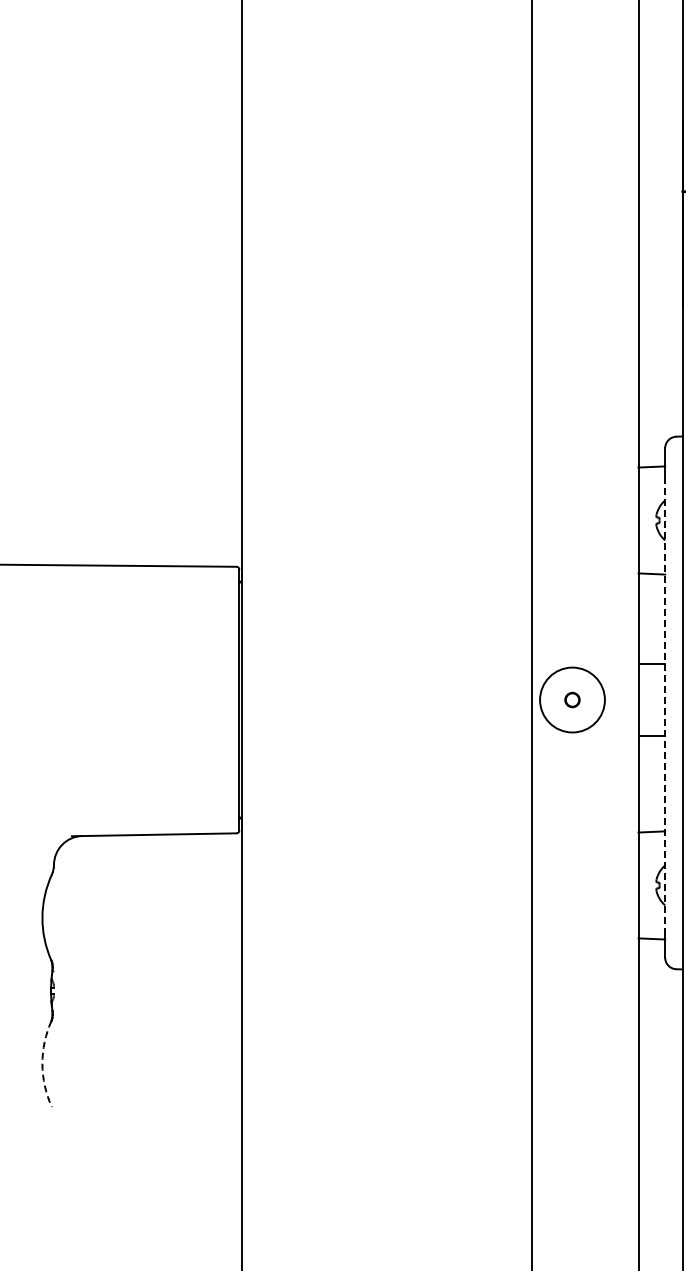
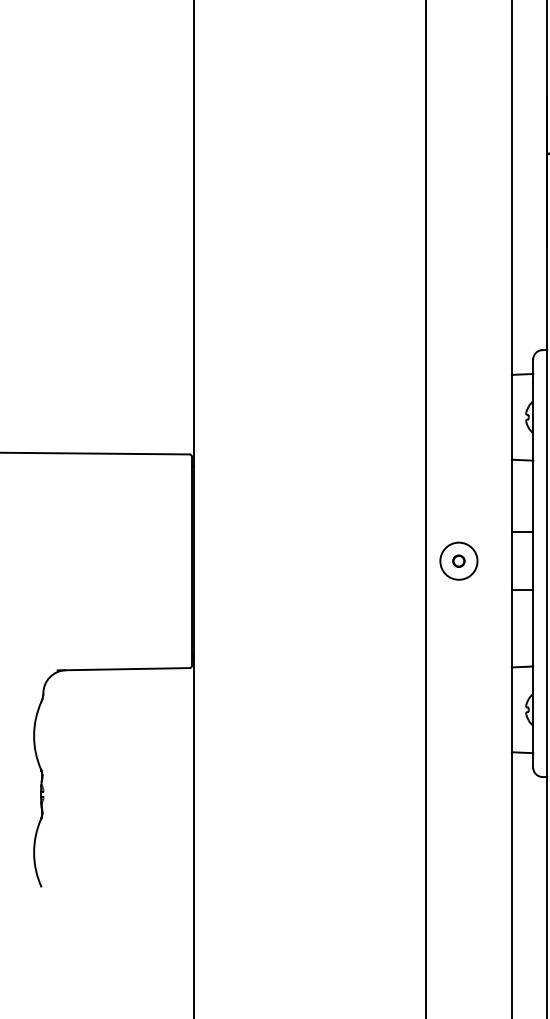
circle: (572, 699) -> (458, 560), size x0.71
line: (665, 702) -> (533, 563), dashed -> solid
arc: (42, 1064) -> (34, 853), dashed -> solid

